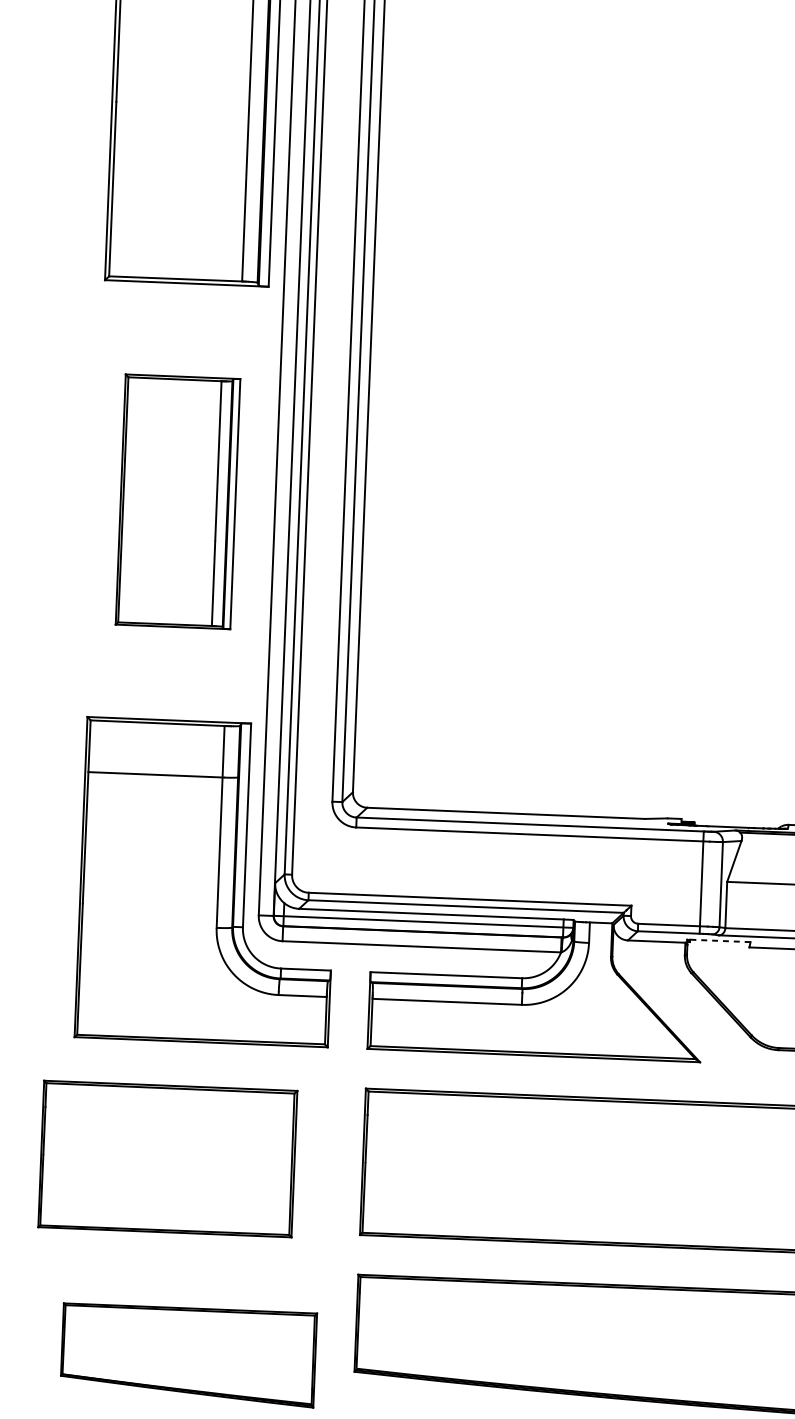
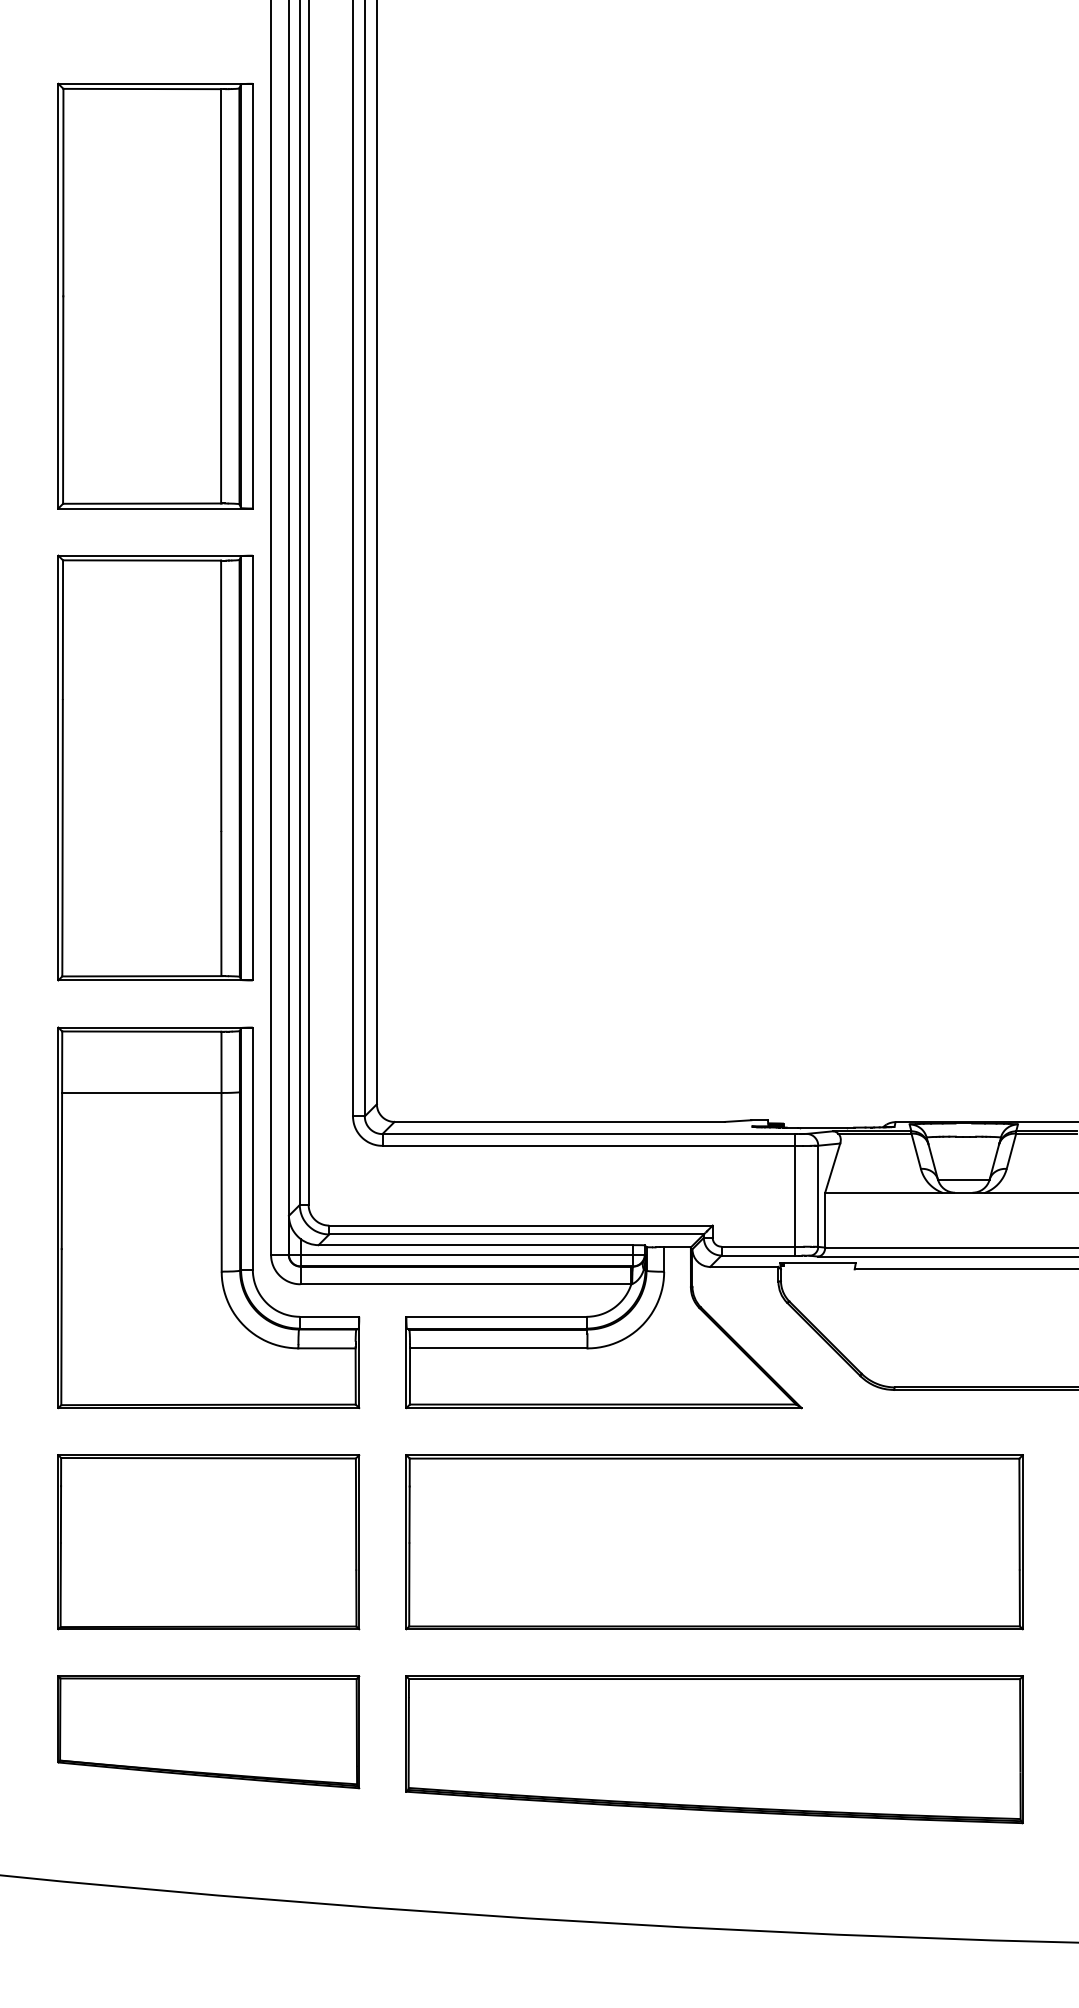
part: (178, 501) -> (155, 767), size x1.43
line: (719, 941) -> (818, 1263), dashed -> solid
part: (167, 1159) -> (208, 1542), moved
part: (188, 1355) -> (208, 1732), moved

